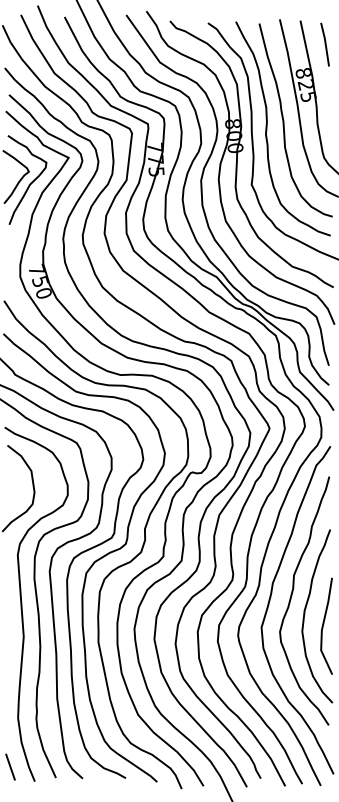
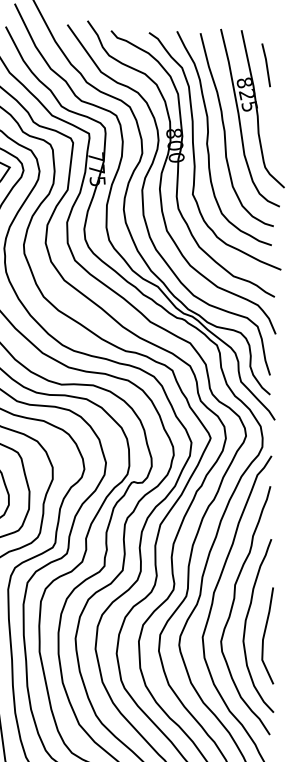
line: (324, 44) -> (265, 65), moved

